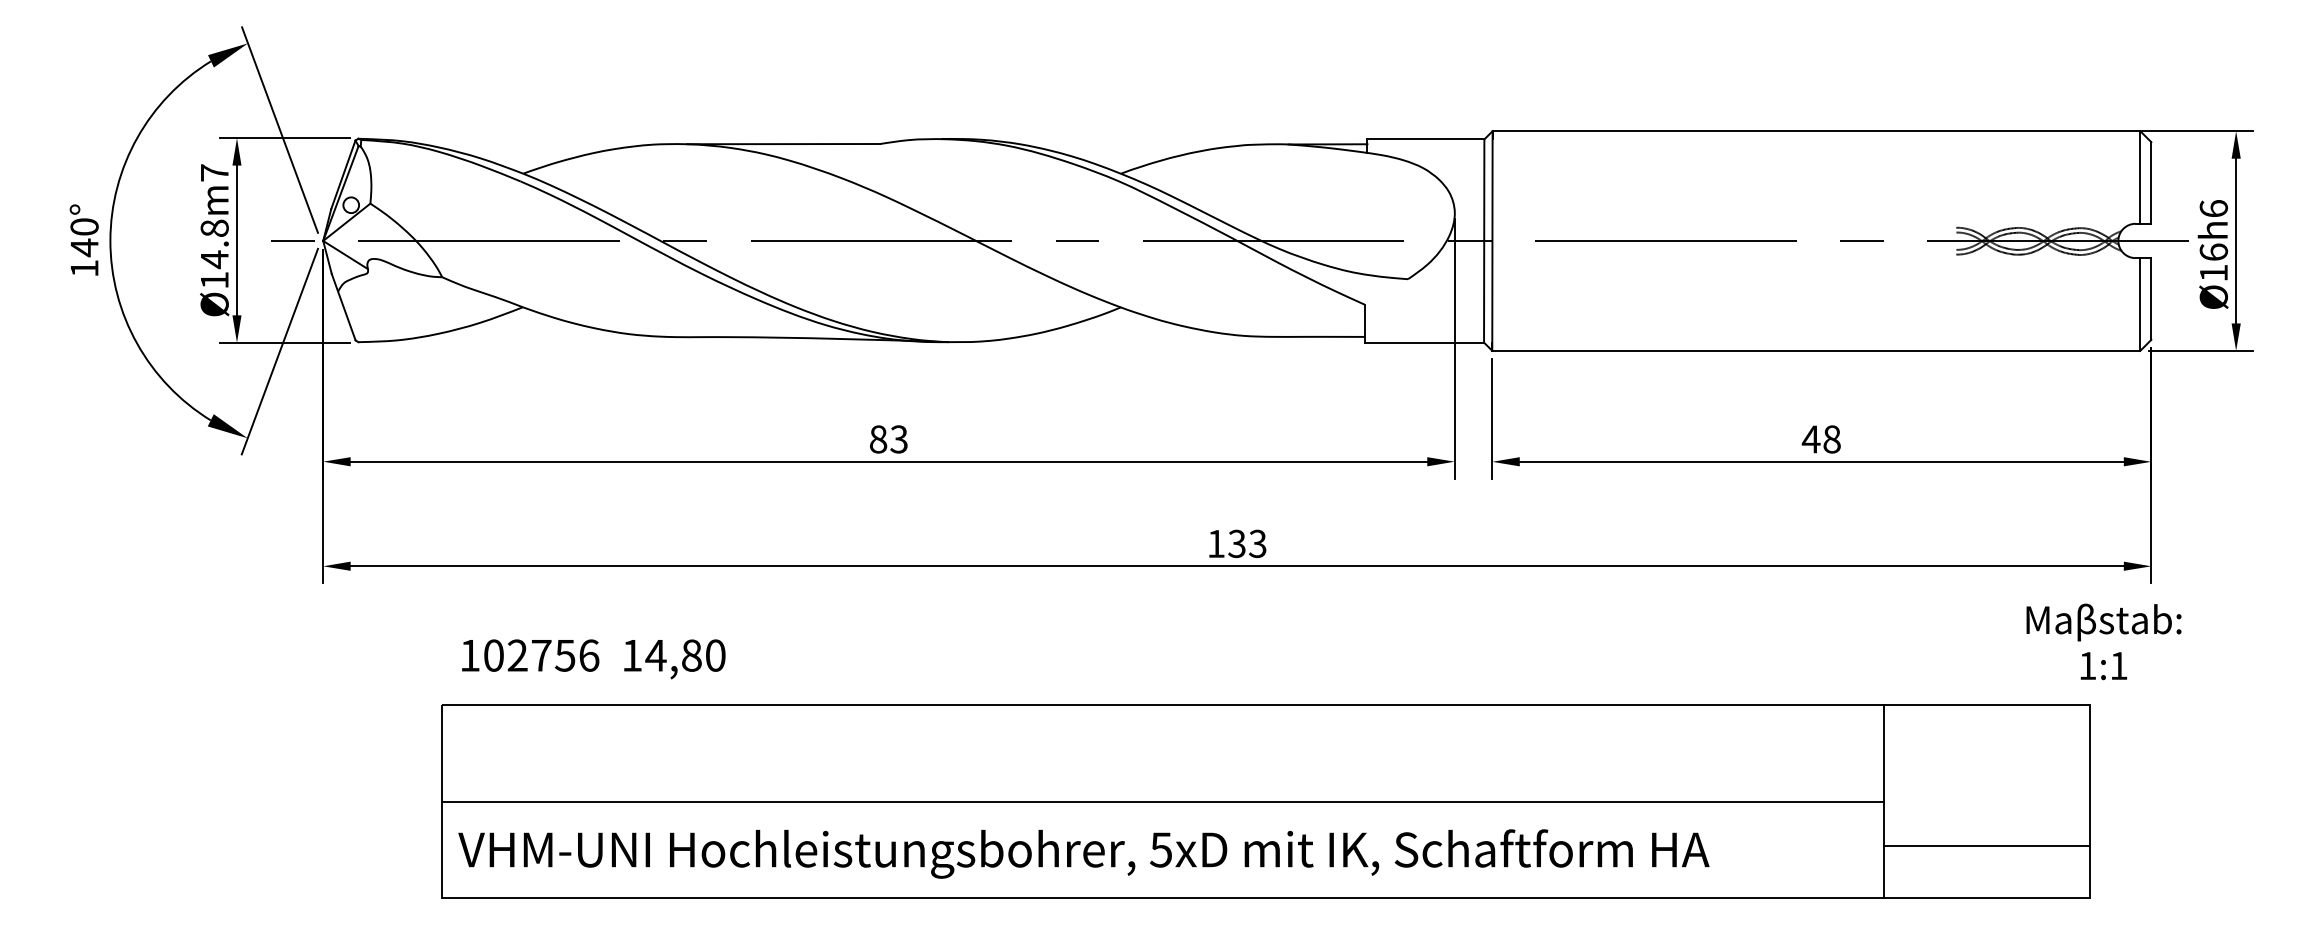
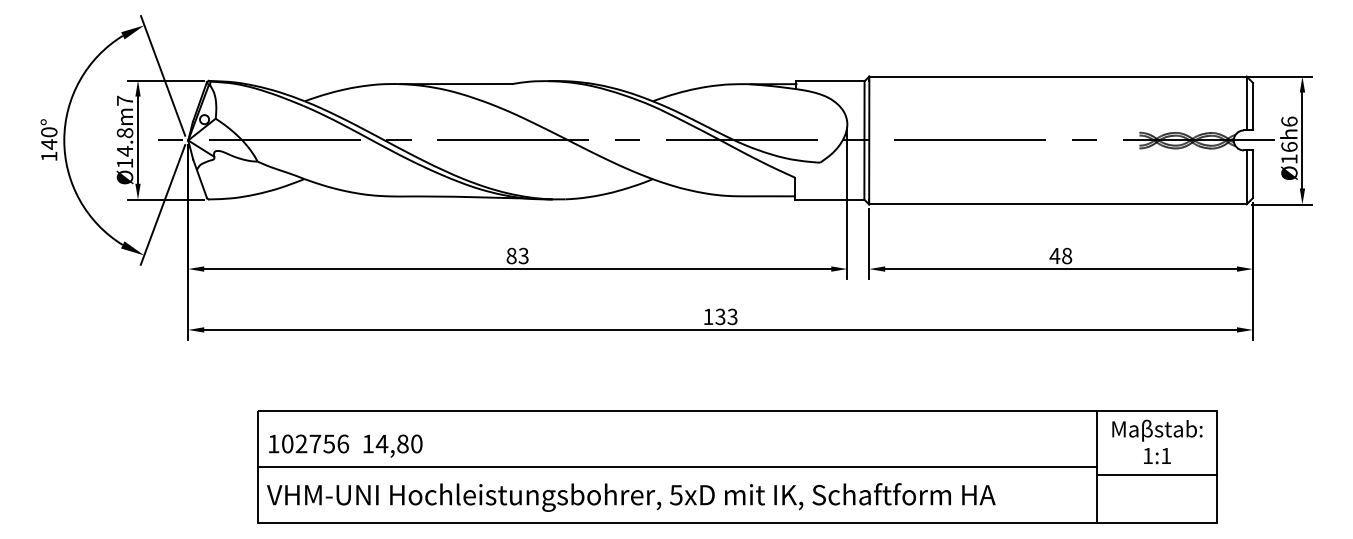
text: (2104, 641) -> (1157, 441), moved
text: (593, 658) -> (345, 445), moved
line: (1987, 845) -> (1157, 474), moved

